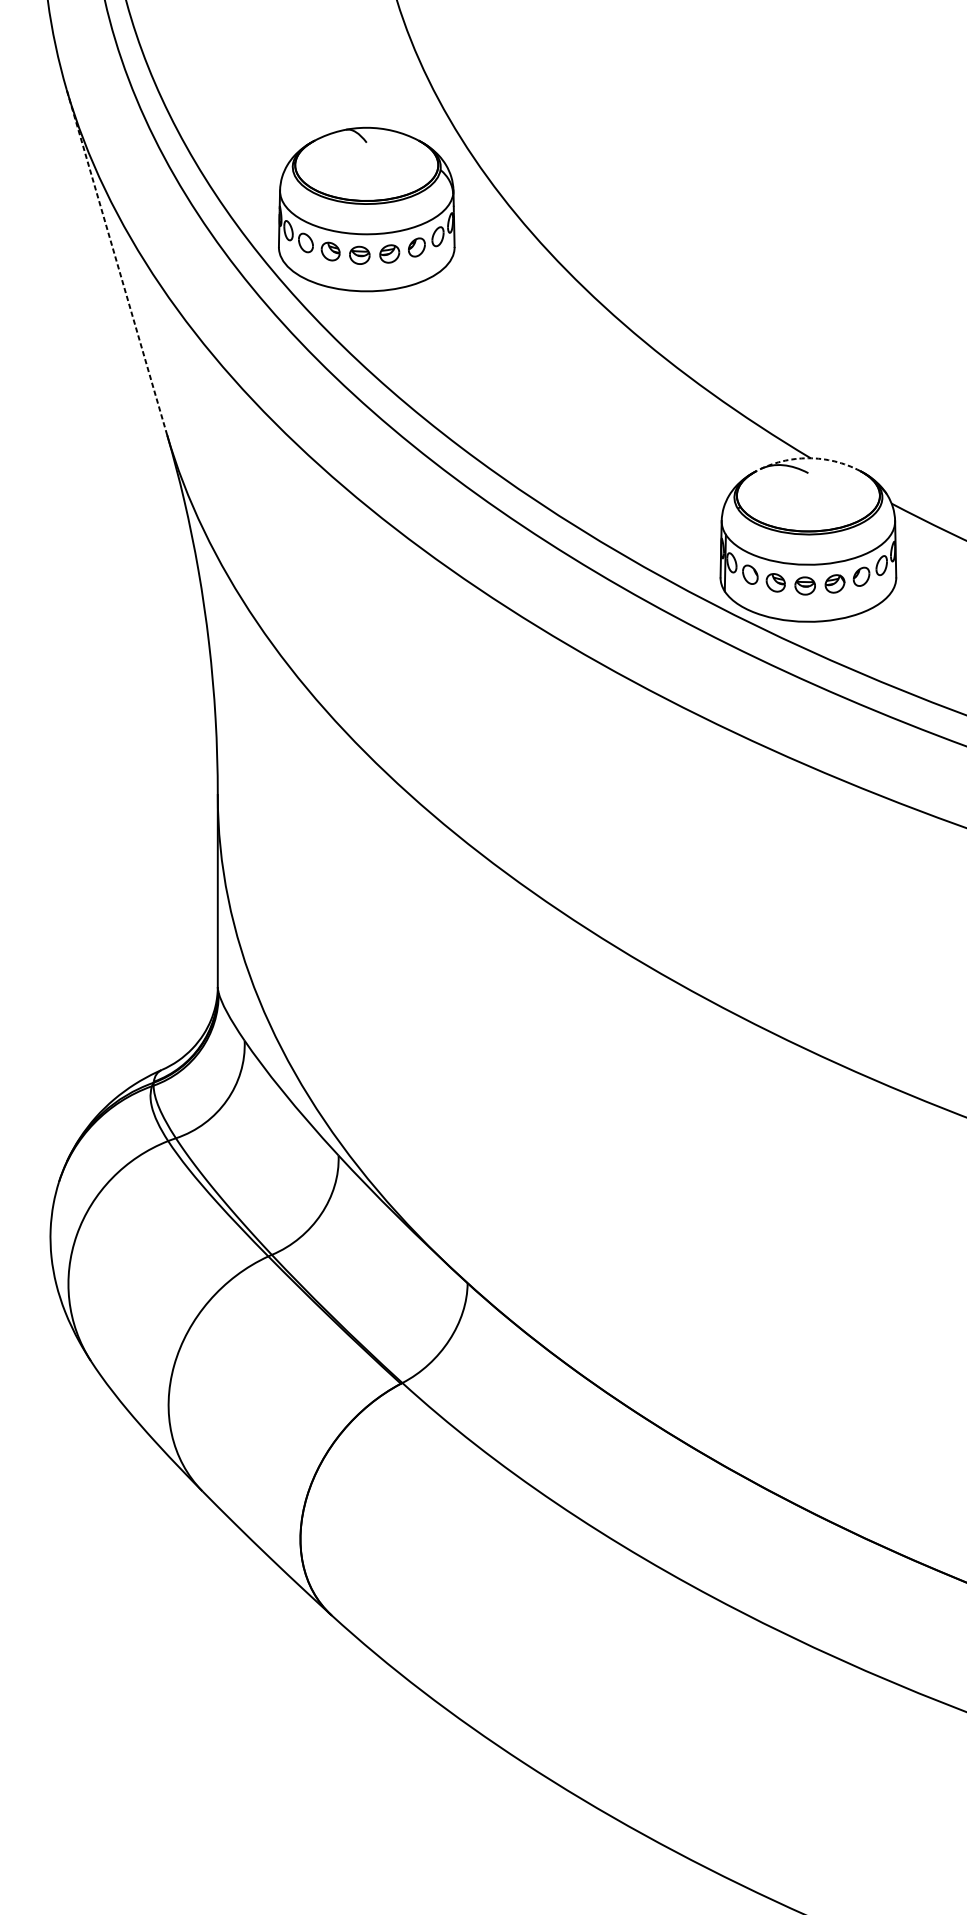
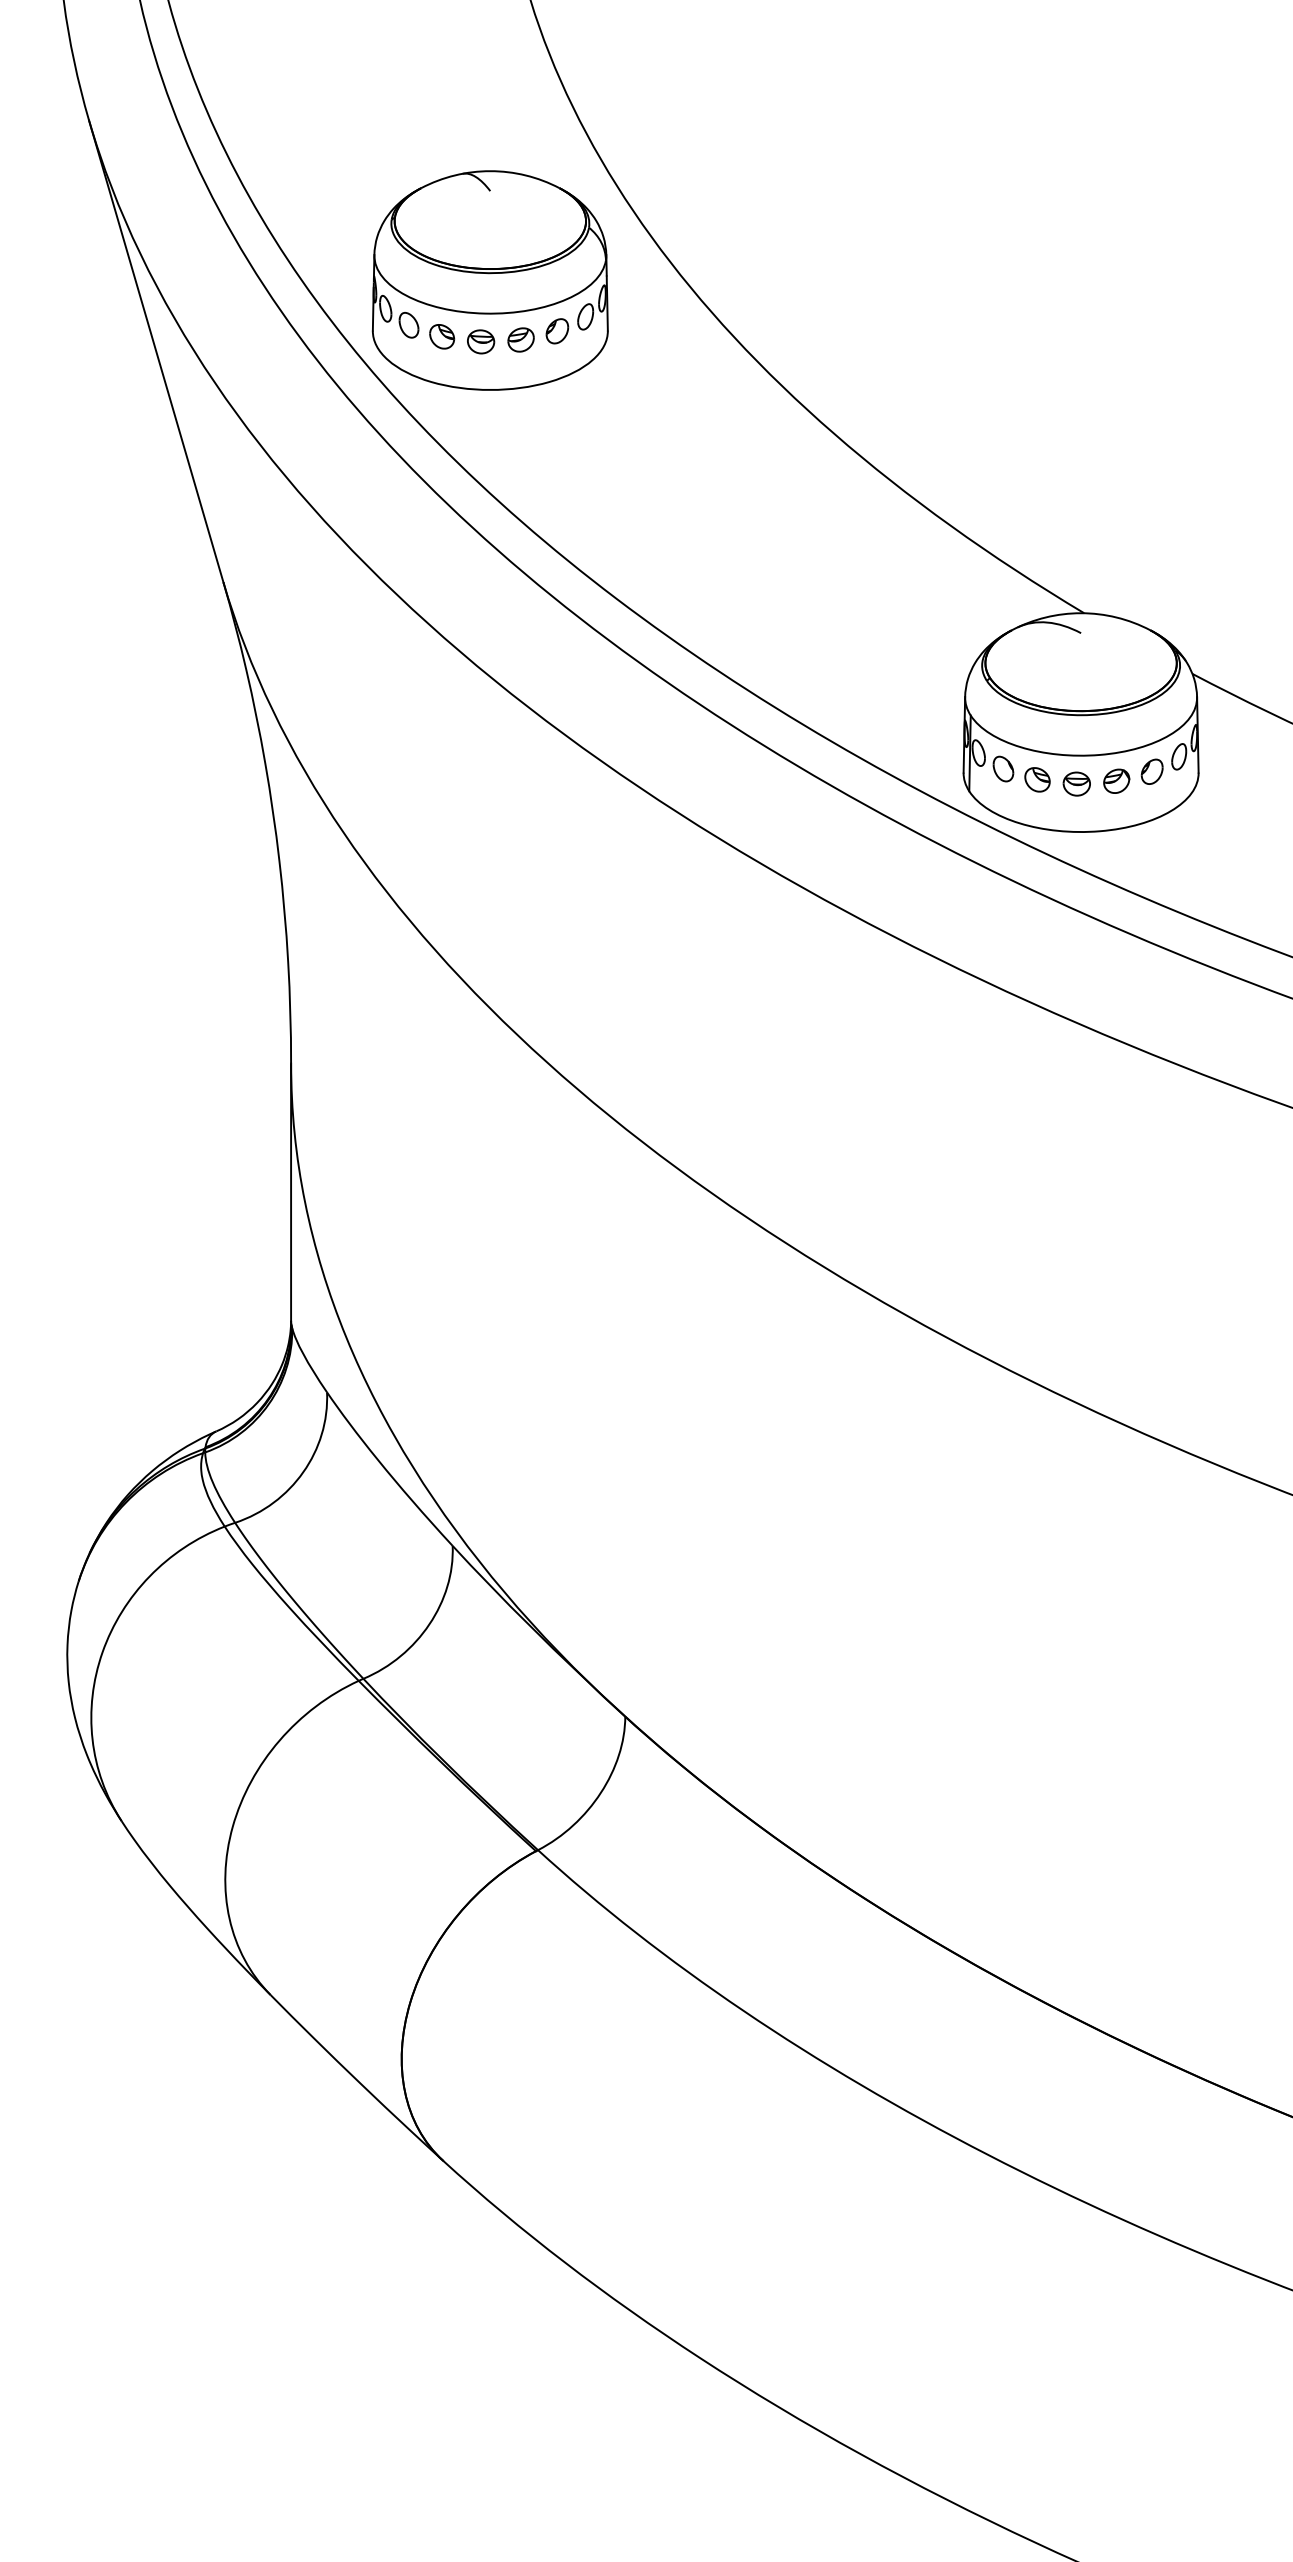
line: (117, 262) -> (156, 351), dashed -> solid
arc: (808, 458) -> (1081, 613), dashed -> solid

